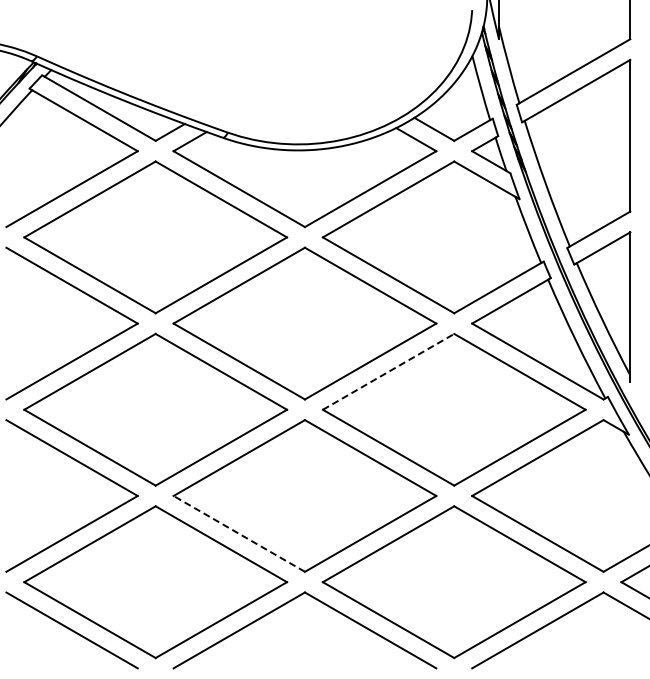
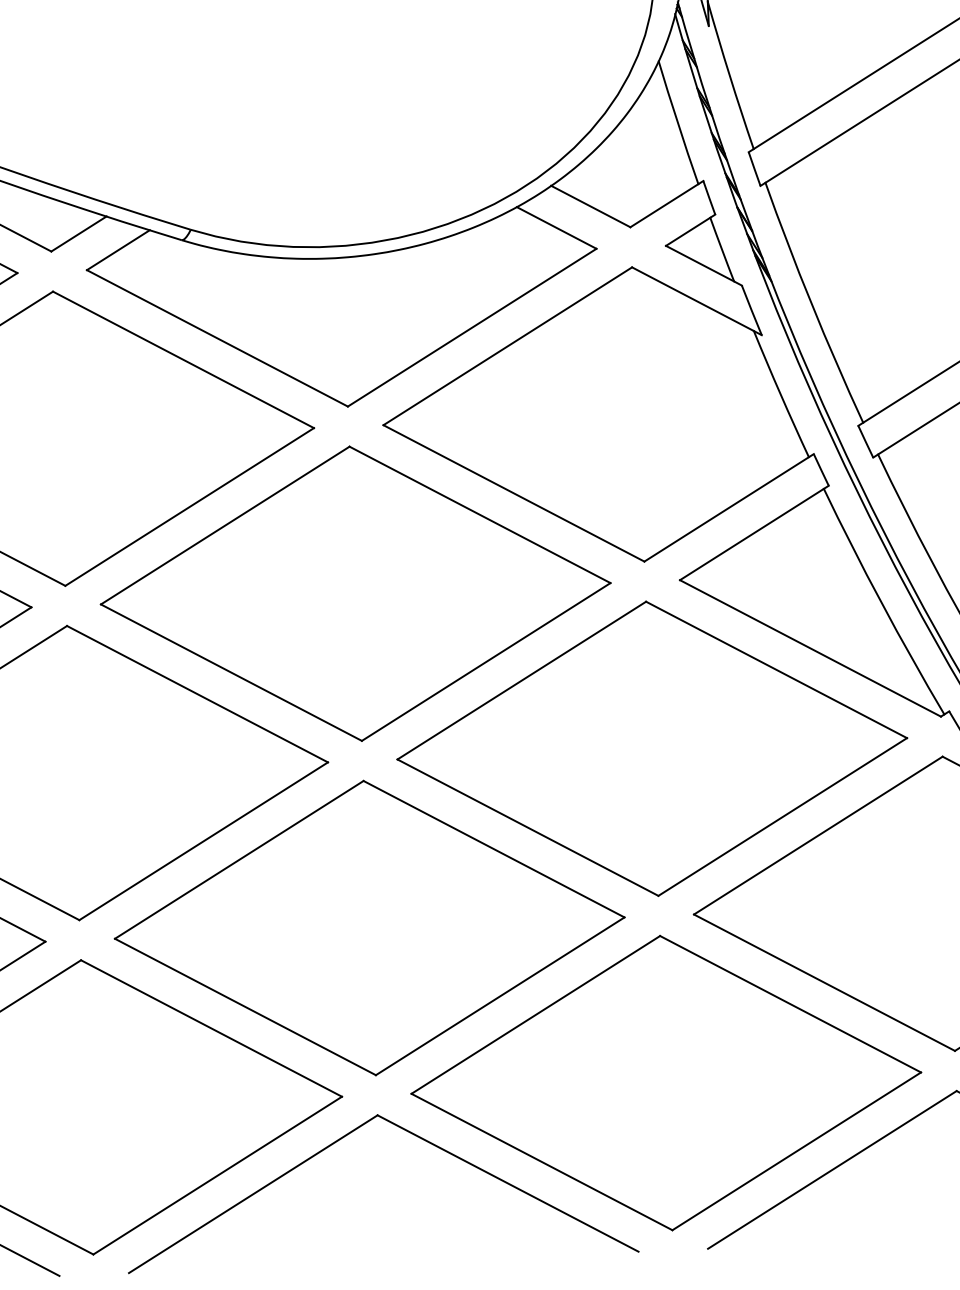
line: (388, 371) -> (521, 679), dashed -> solid
line: (239, 533) -> (245, 1006), dashed -> solid

